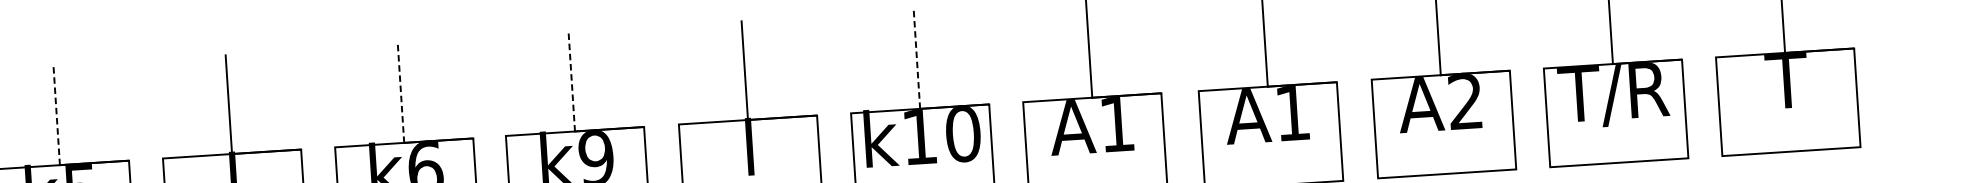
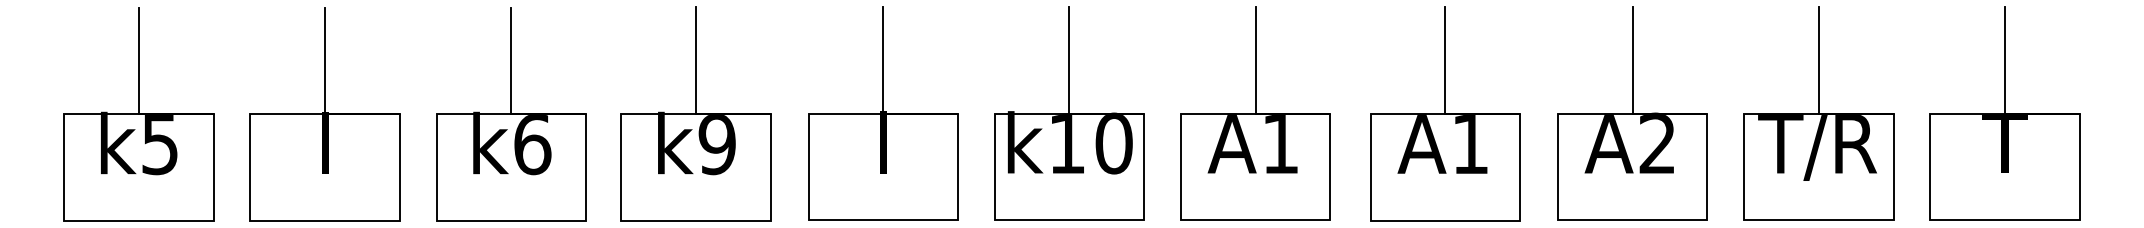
line: (916, 58) -> (1069, 59), dashed -> solid
line: (572, 82) -> (696, 60), dashed -> solid
line: (401, 93) -> (511, 60), dashed -> solid
line: (57, 115) -> (139, 60), dashed -> solid

